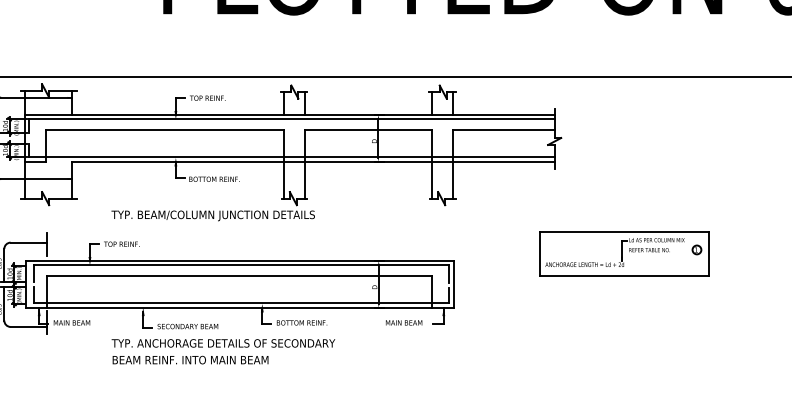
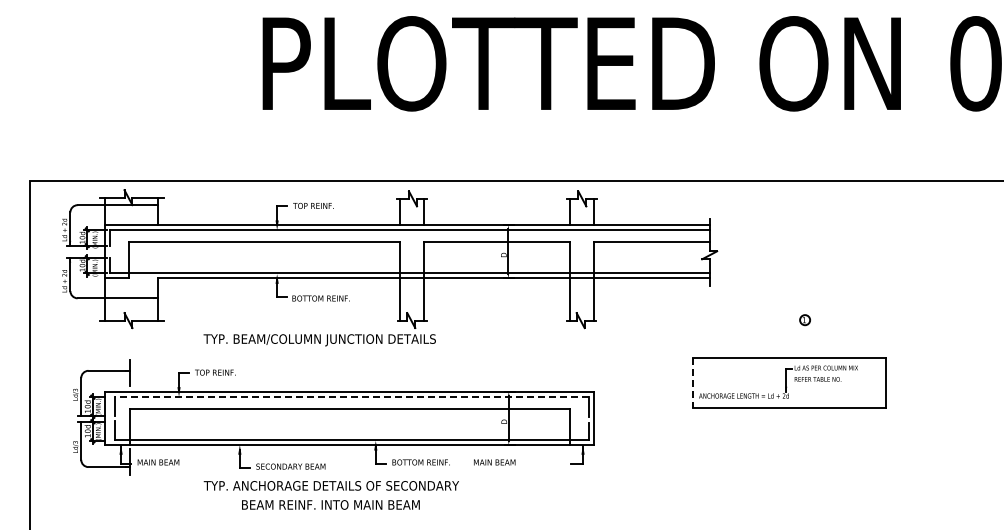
part: (696, 250) -> (804, 320), moved
line: (540, 253) -> (693, 383), solid -> dashed
line: (241, 265) -> (351, 396), solid -> dashed
text: (403, 322) -> (494, 462), moved
text: (190, 359) -> (330, 504), moved

